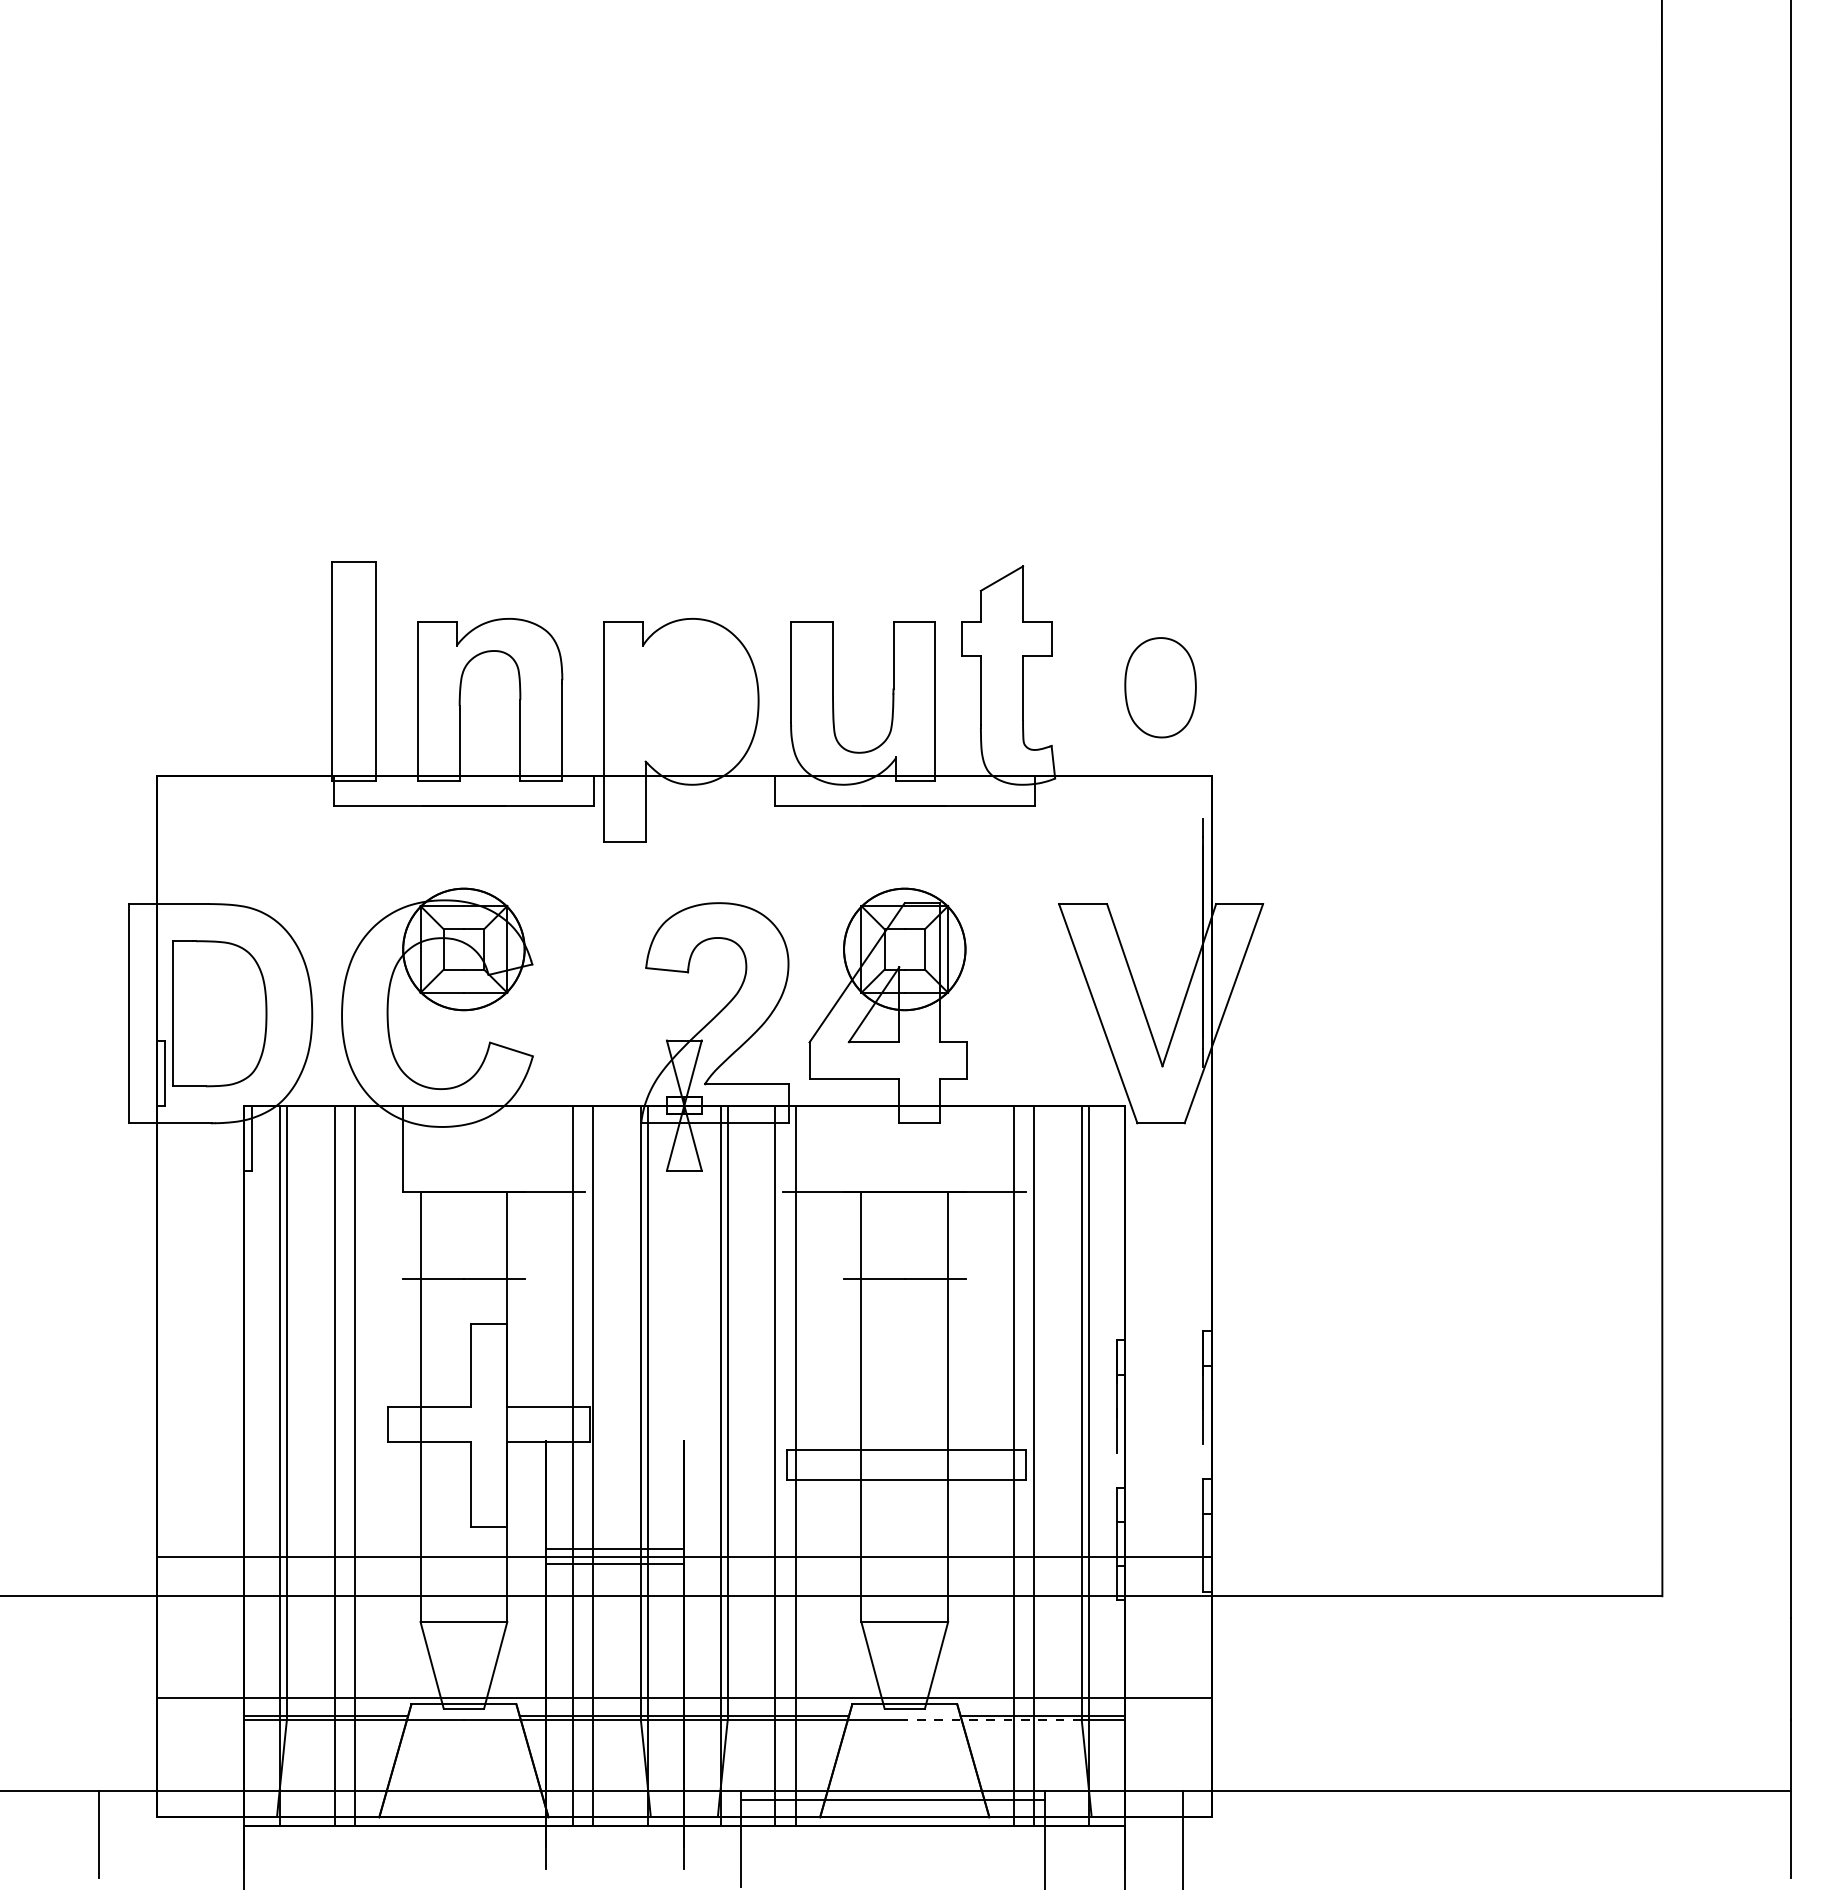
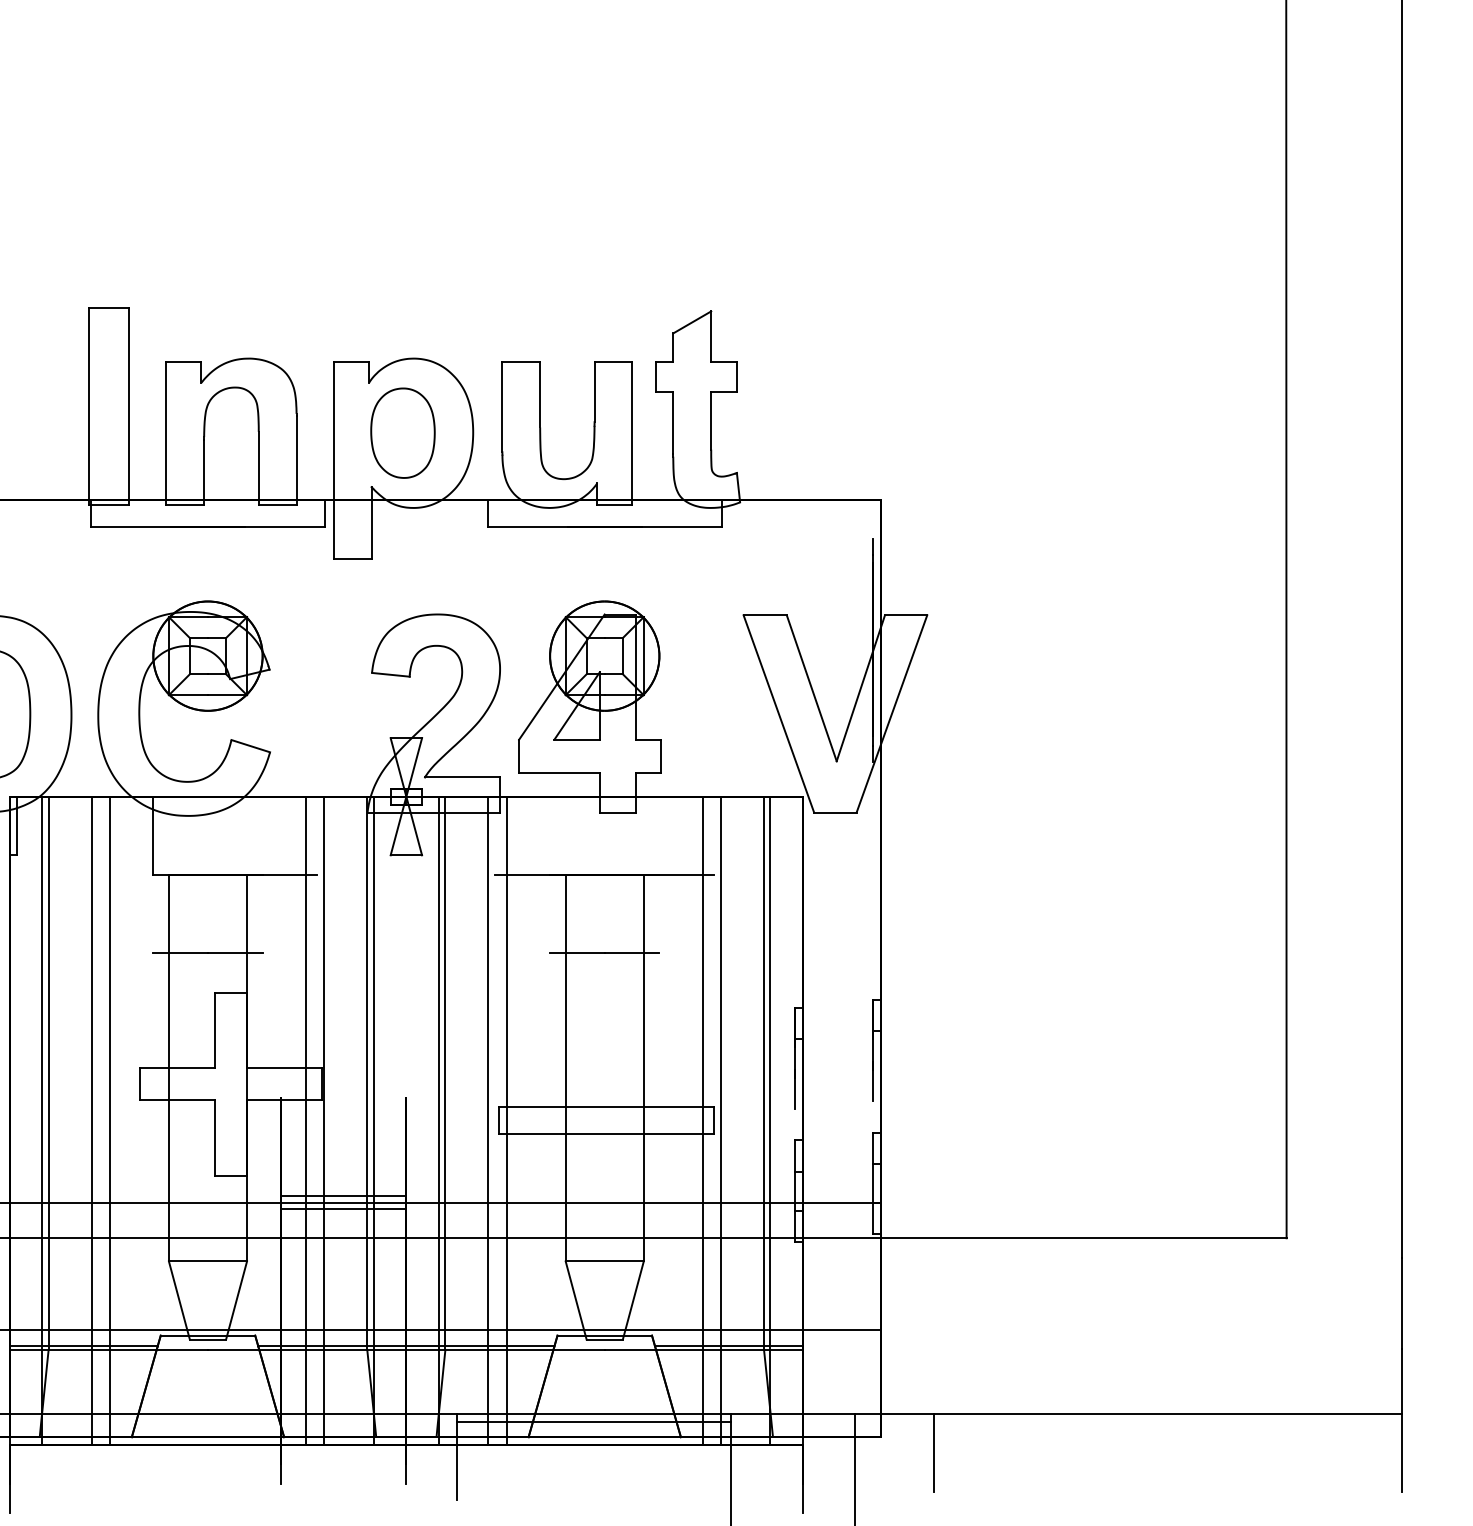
part: (1160, 687) -> (402, 432), moved
line: (992, 1720) -> (683, 1350), dashed -> solid
line: (1270, 1834) -> (933, 1452), added

